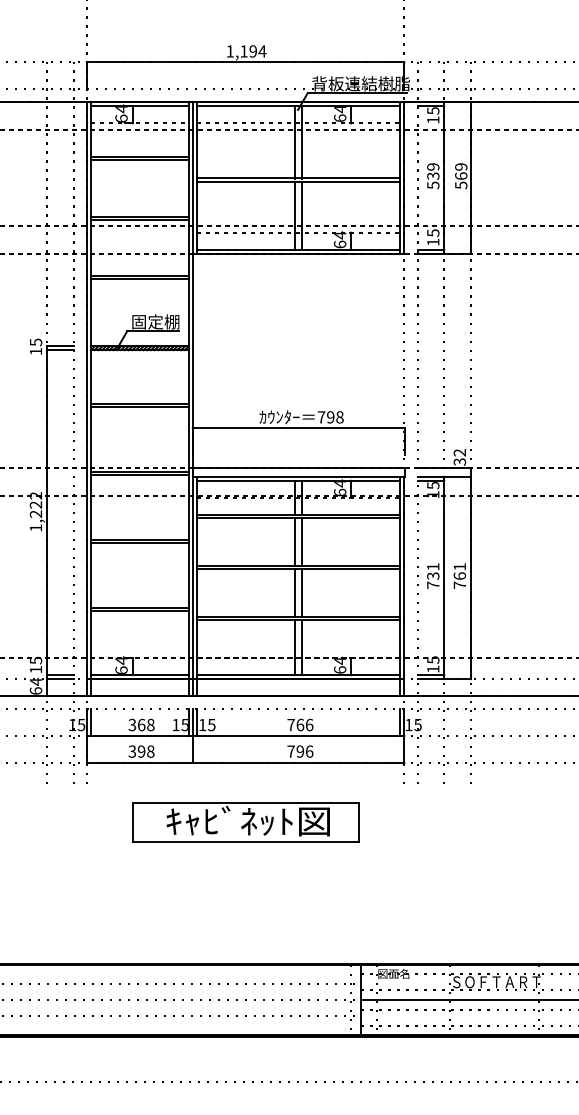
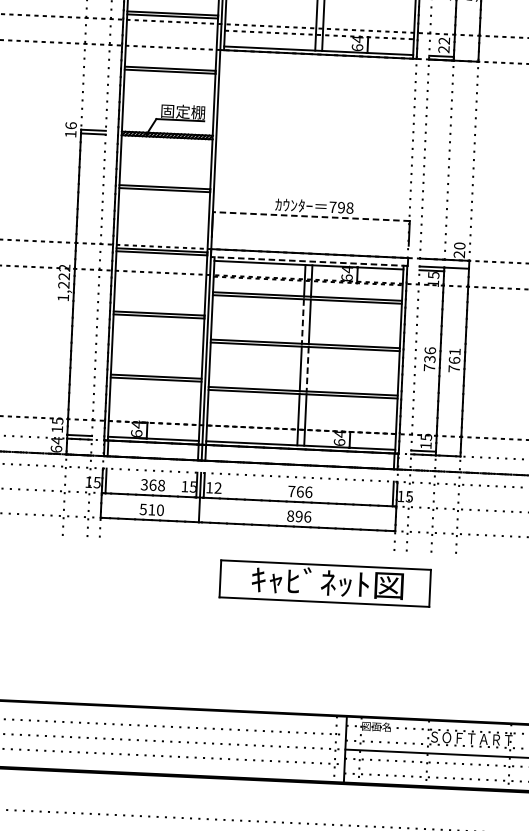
text: (433, 237) -> (444, 45), 15 -> 22
text: (35, 342) -> (70, 125), 15 -> 16
line: (298, 428) -> (311, 216), solid -> dashed
text: (459, 457) -> (459, 250), 32 -> 20
line: (298, 476) -> (309, 261), solid -> dashed
line: (294, 541) -> (302, 321), solid -> dashed
text: (433, 566) -> (430, 350), 731 -> 736
line: (302, 592) -> (307, 369), solid -> dashed
text: (211, 724) -> (217, 487), 15 -> 12
text: (141, 751) -> (151, 509), 398 -> 510
text: (290, 751) -> (290, 516), 796 -> 896
part: (245, 822) -> (325, 583), moved

